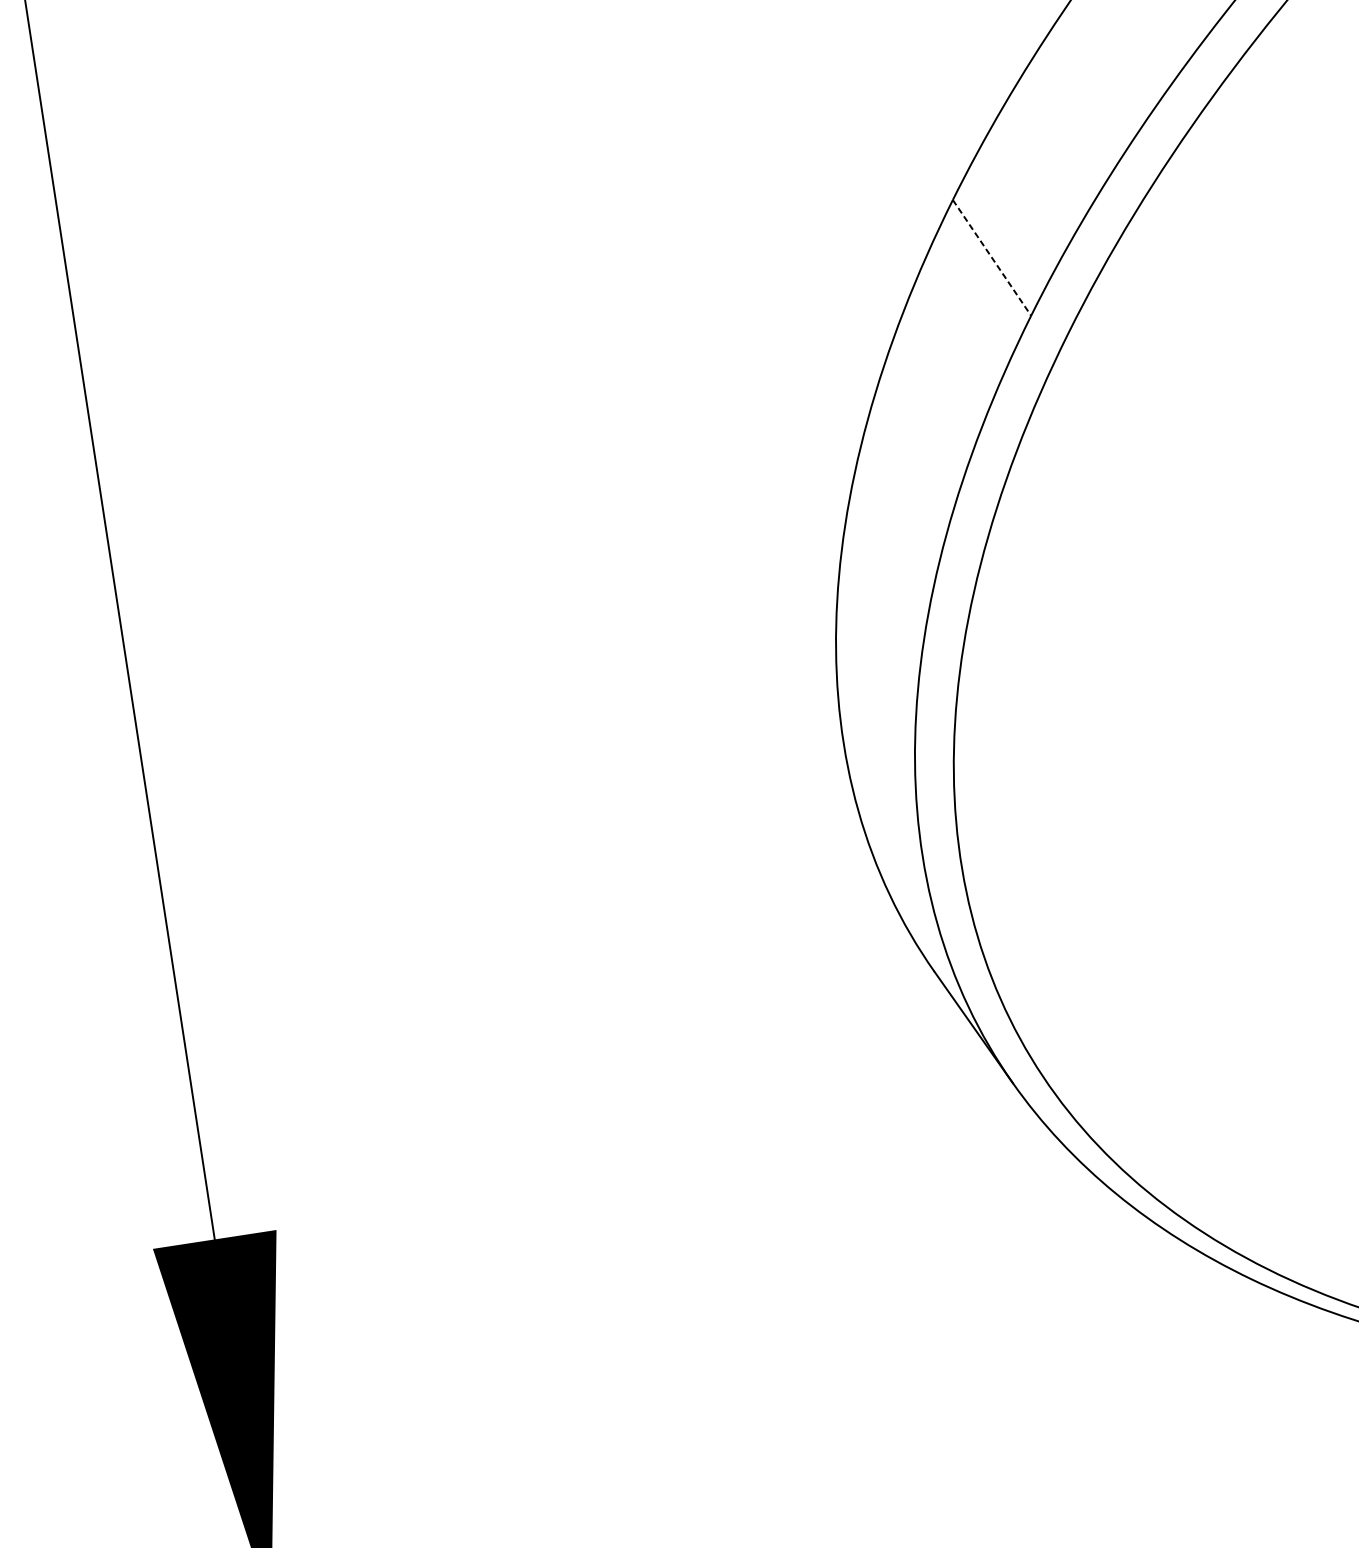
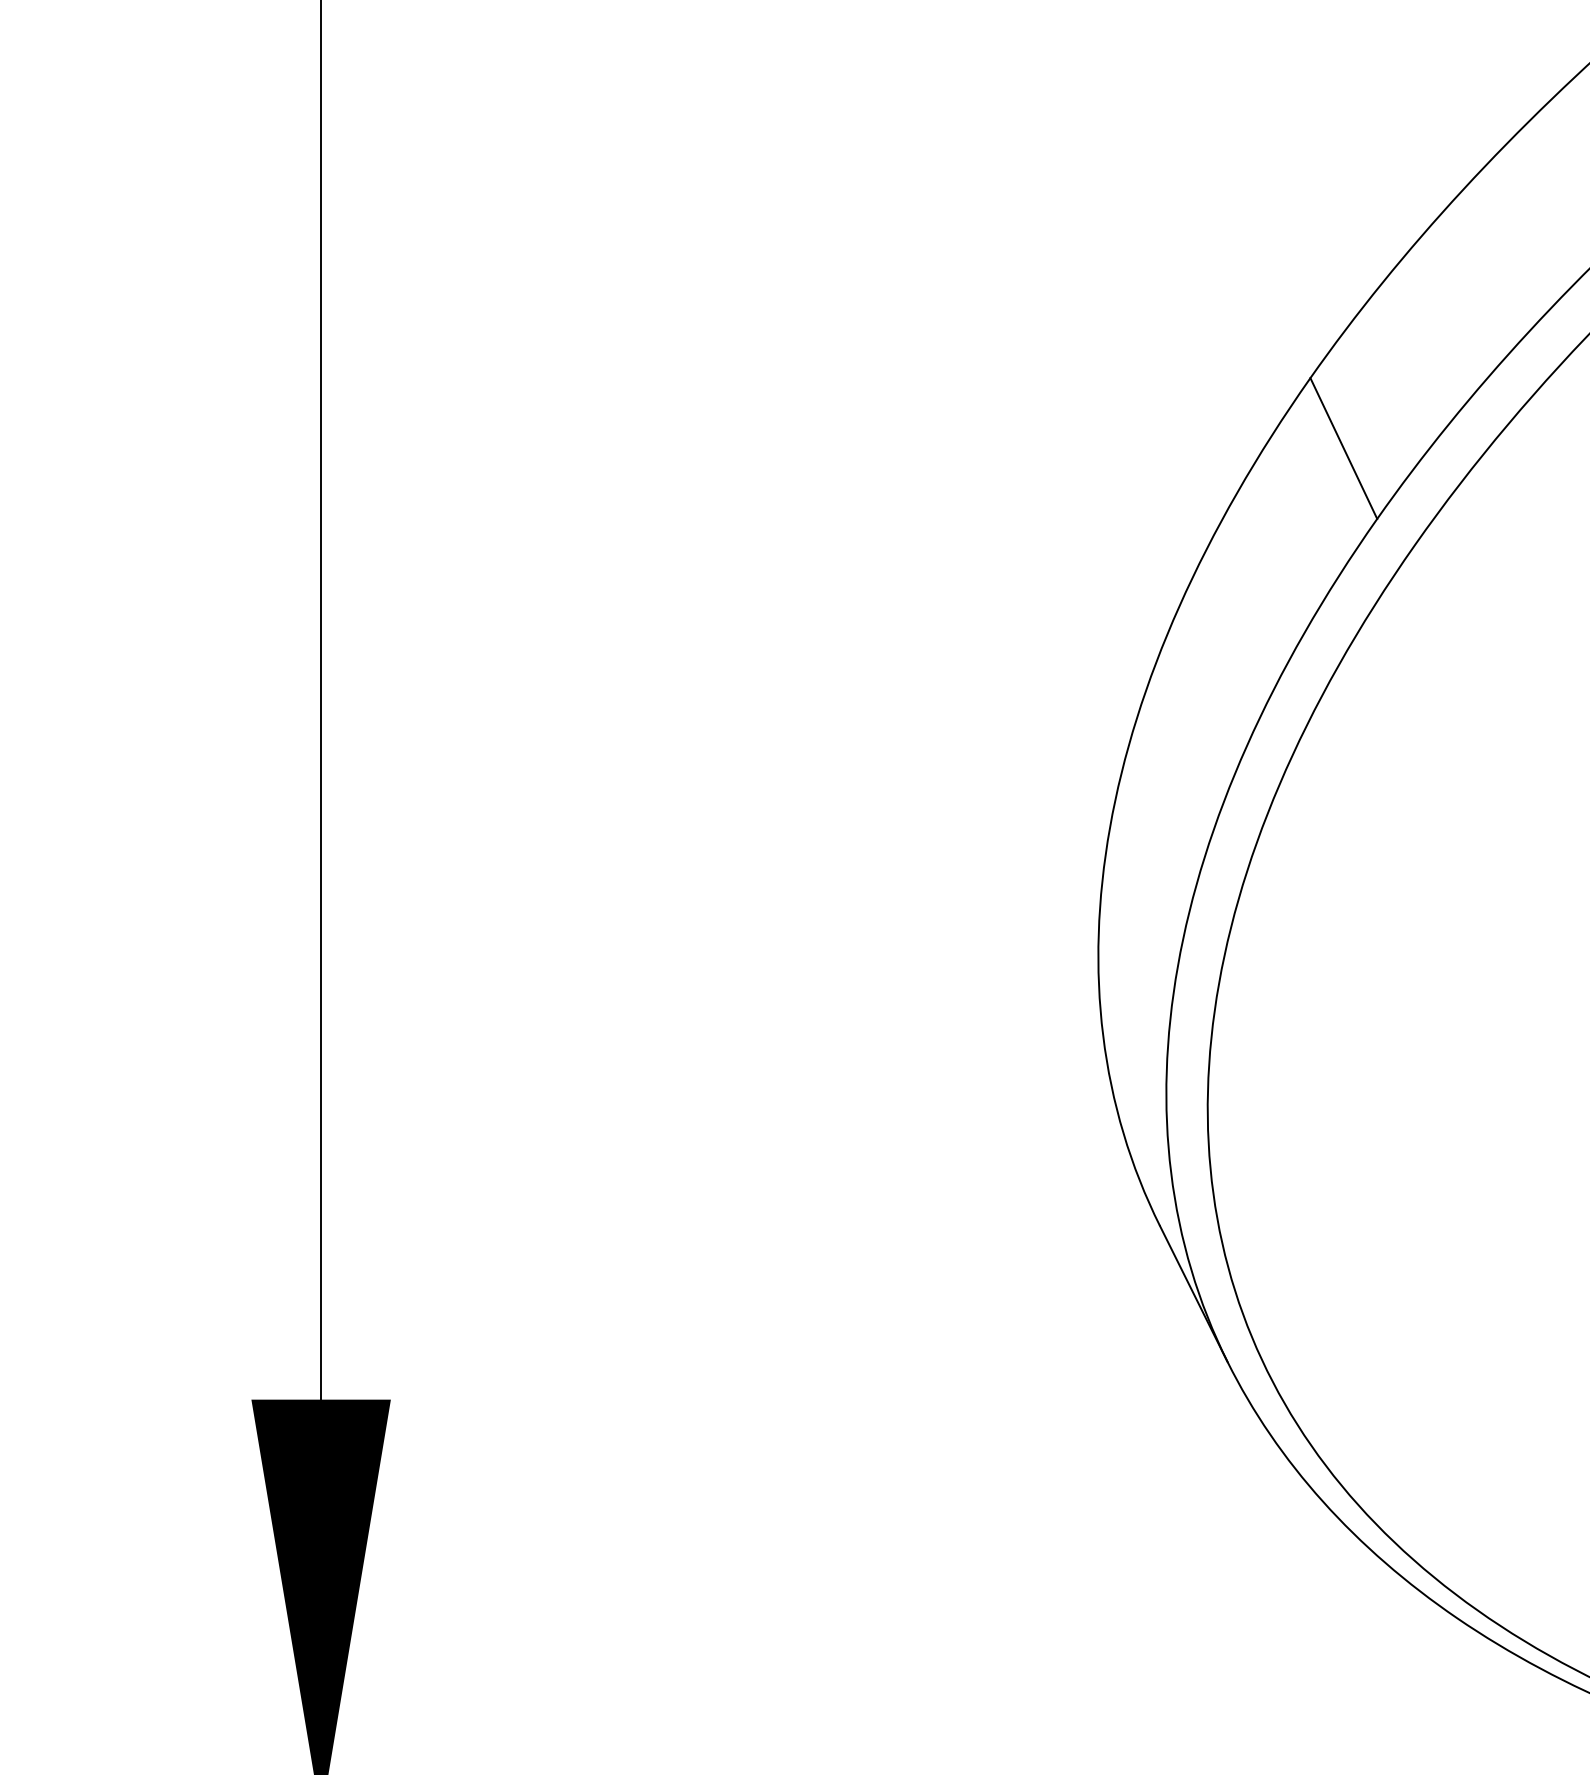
line: (991, 257) -> (1343, 448), dashed -> solid

